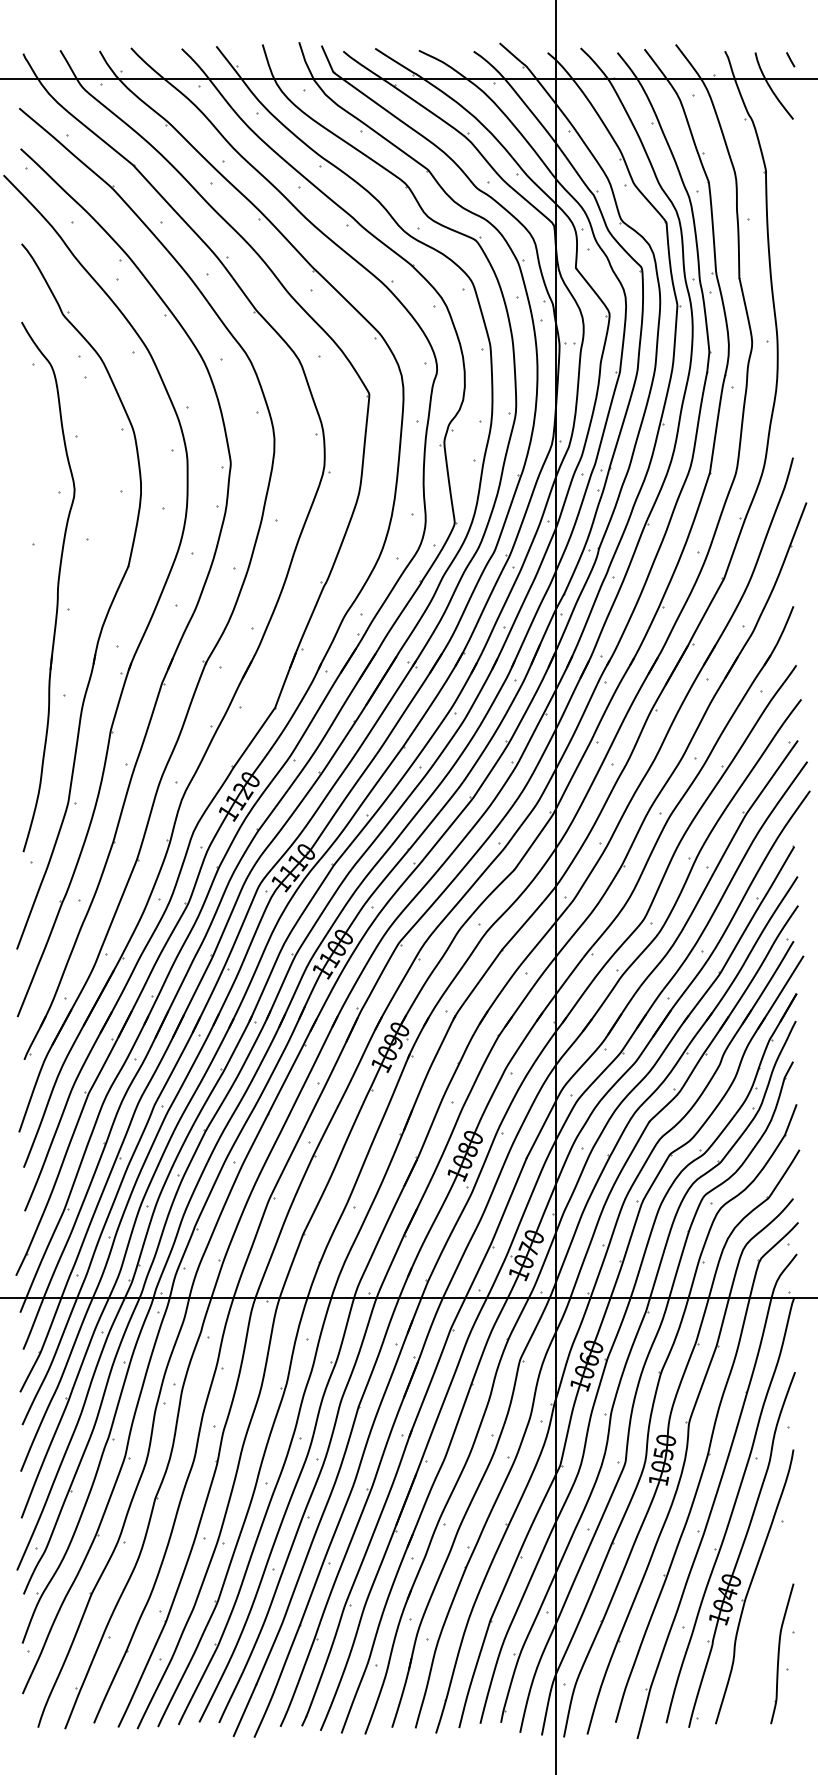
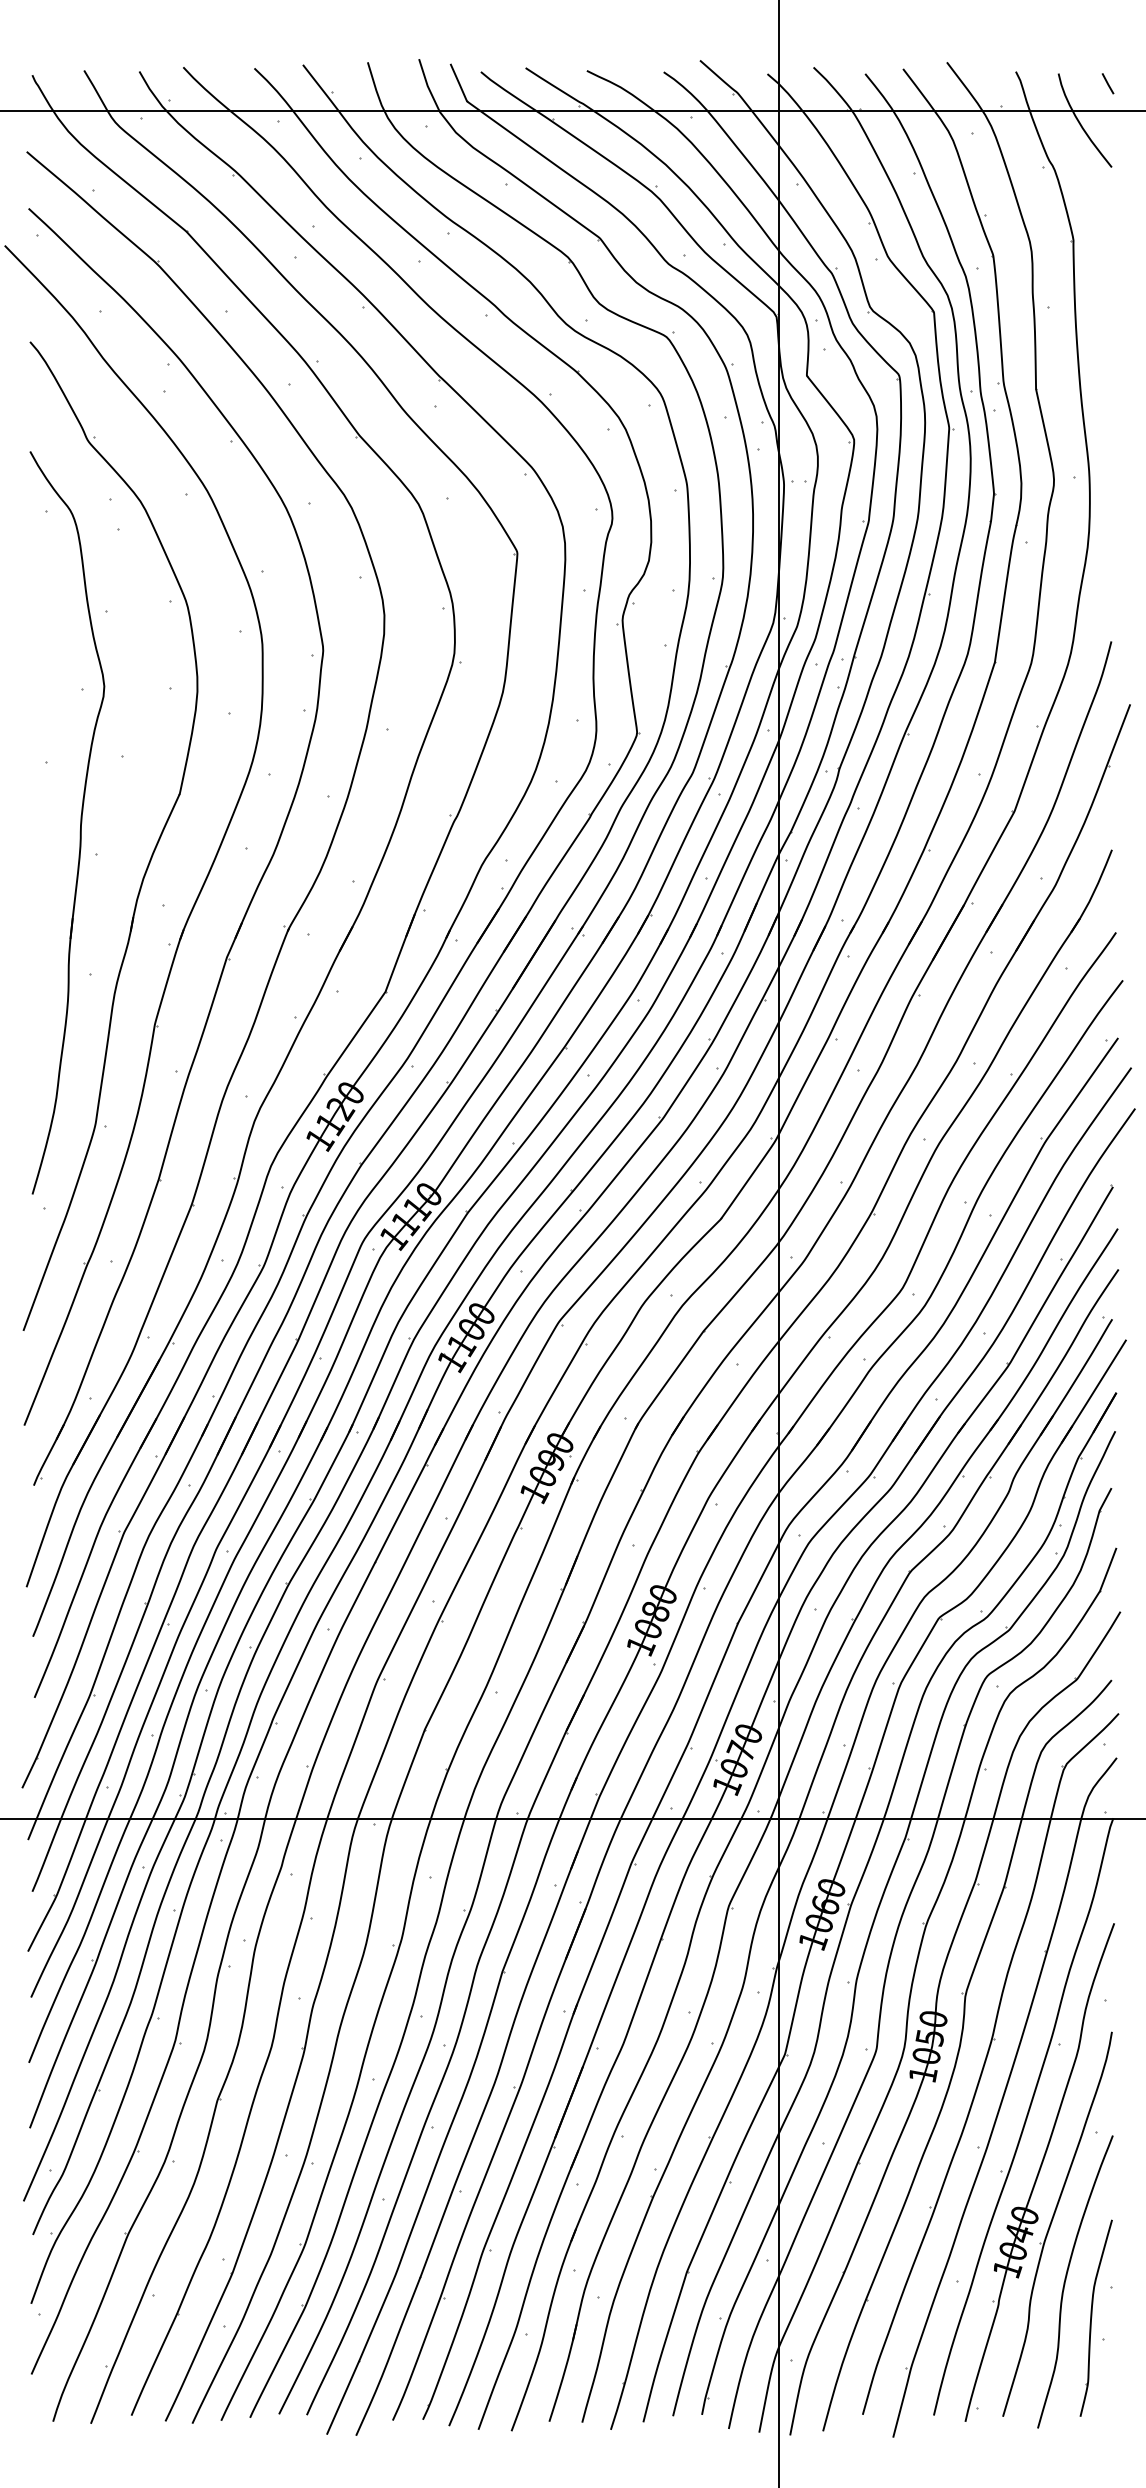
curve: (761, 1626) -> (1066, 2280), added

